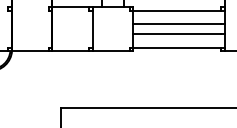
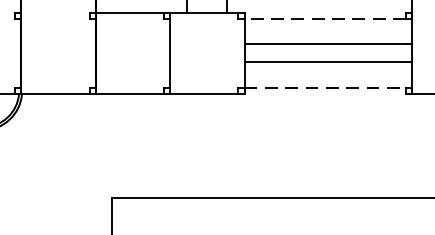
line: (177, 10) -> (325, 19), solid -> dashed
line: (177, 47) -> (325, 87), solid -> dashed

